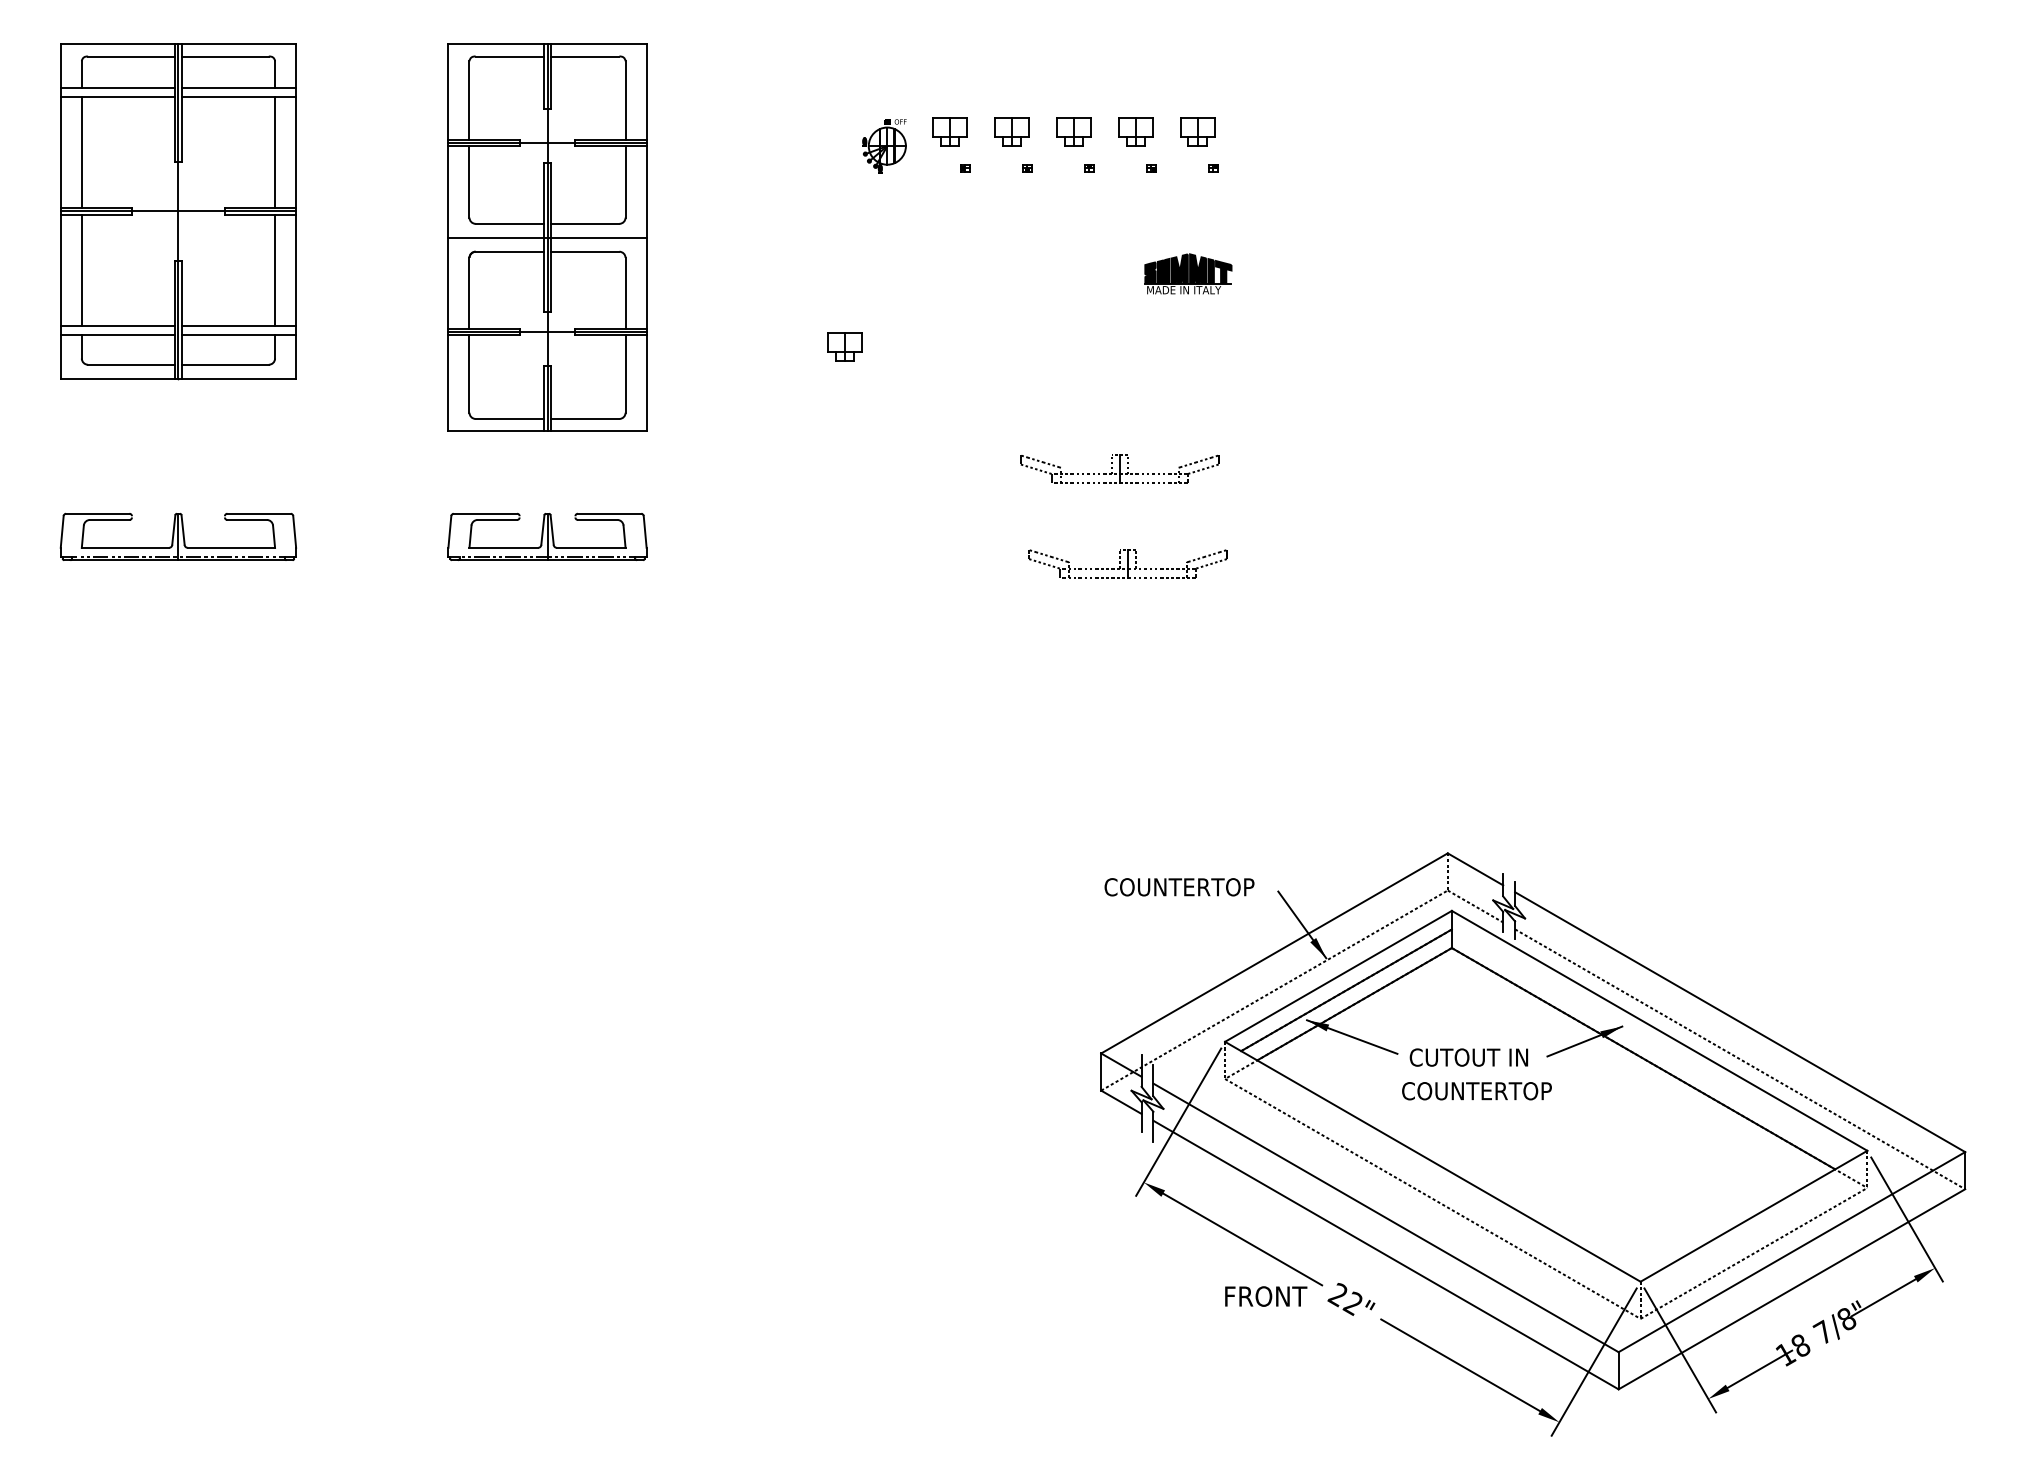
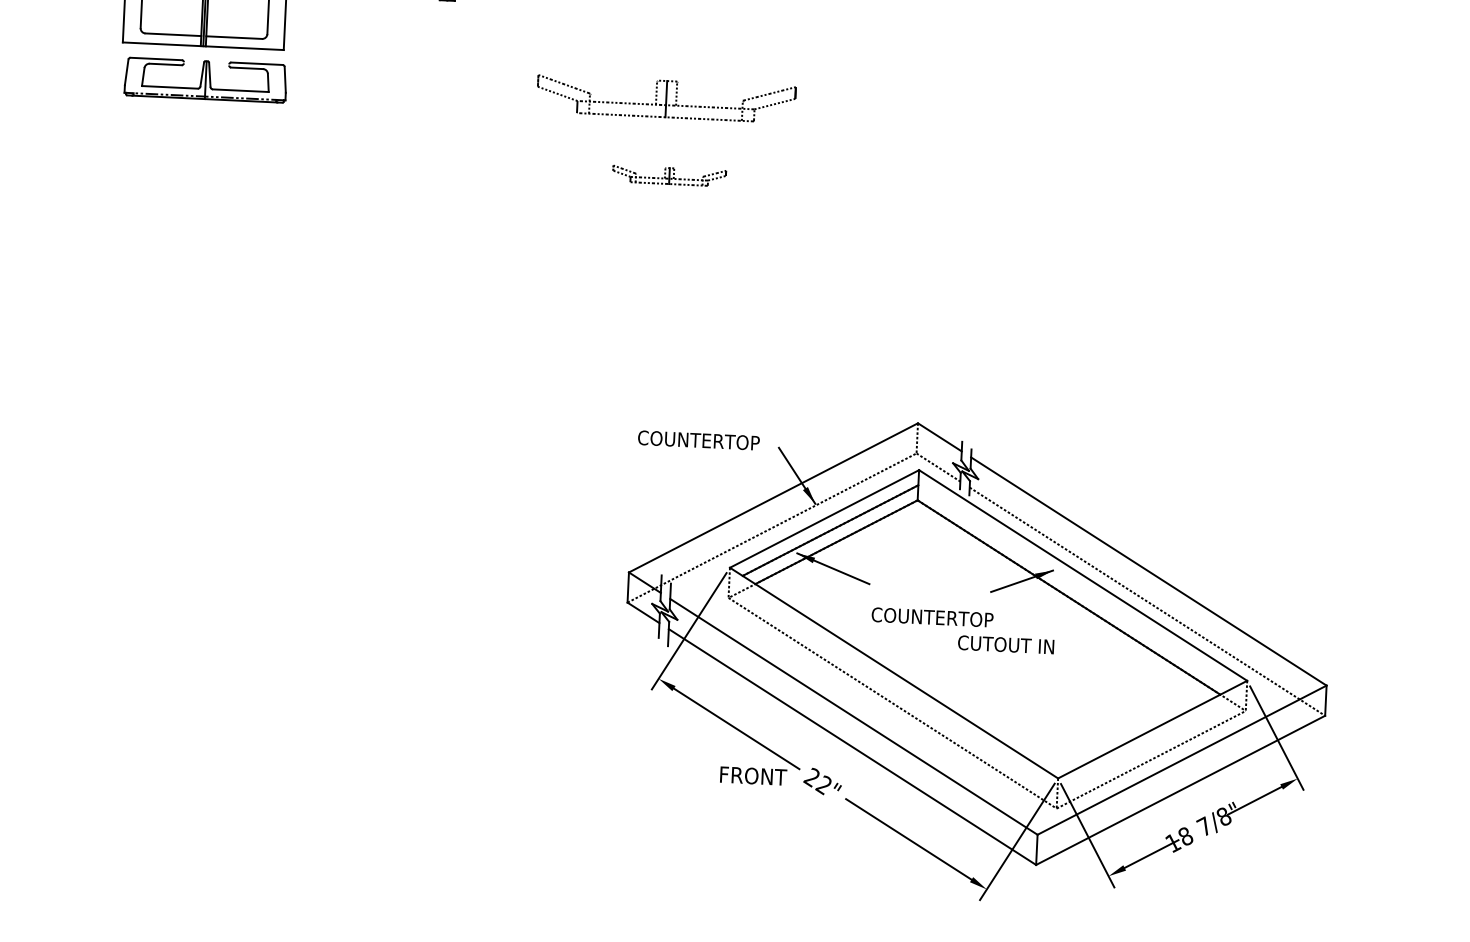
part: (1119, 468) -> (666, 98), size x1.6
part: (547, 536) -> (205, 79), moved
part: (1127, 563) -> (669, 175), size x0.7
text: (1468, 1057) -> (1005, 644), moved

